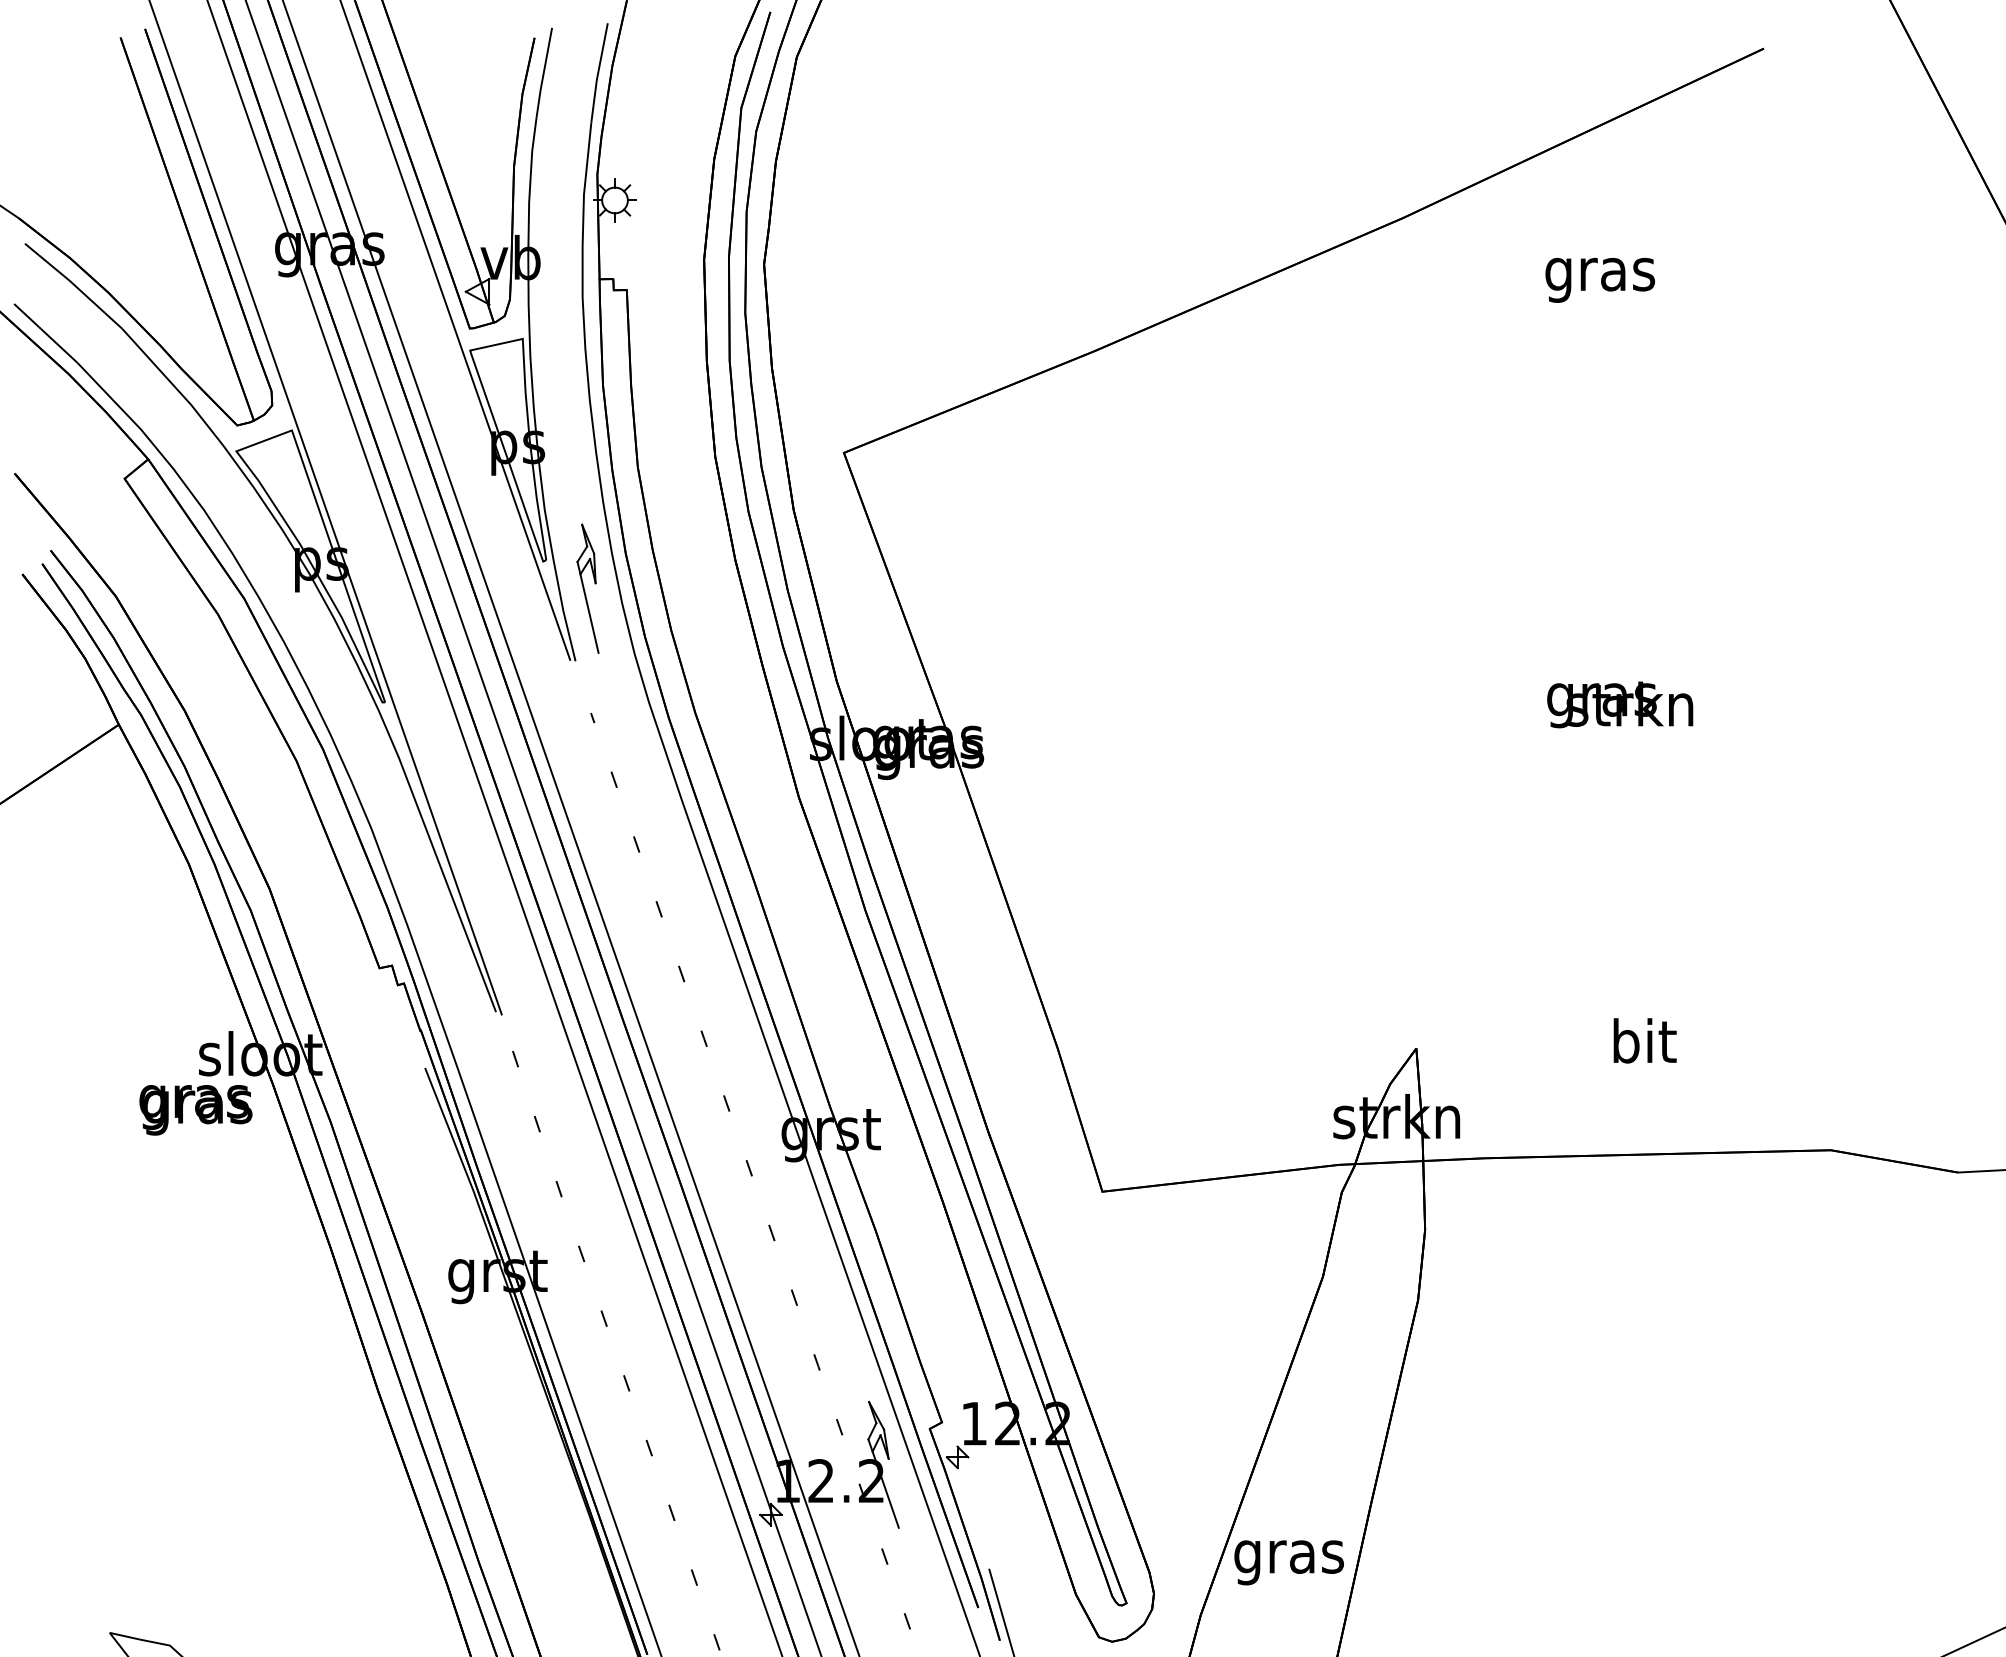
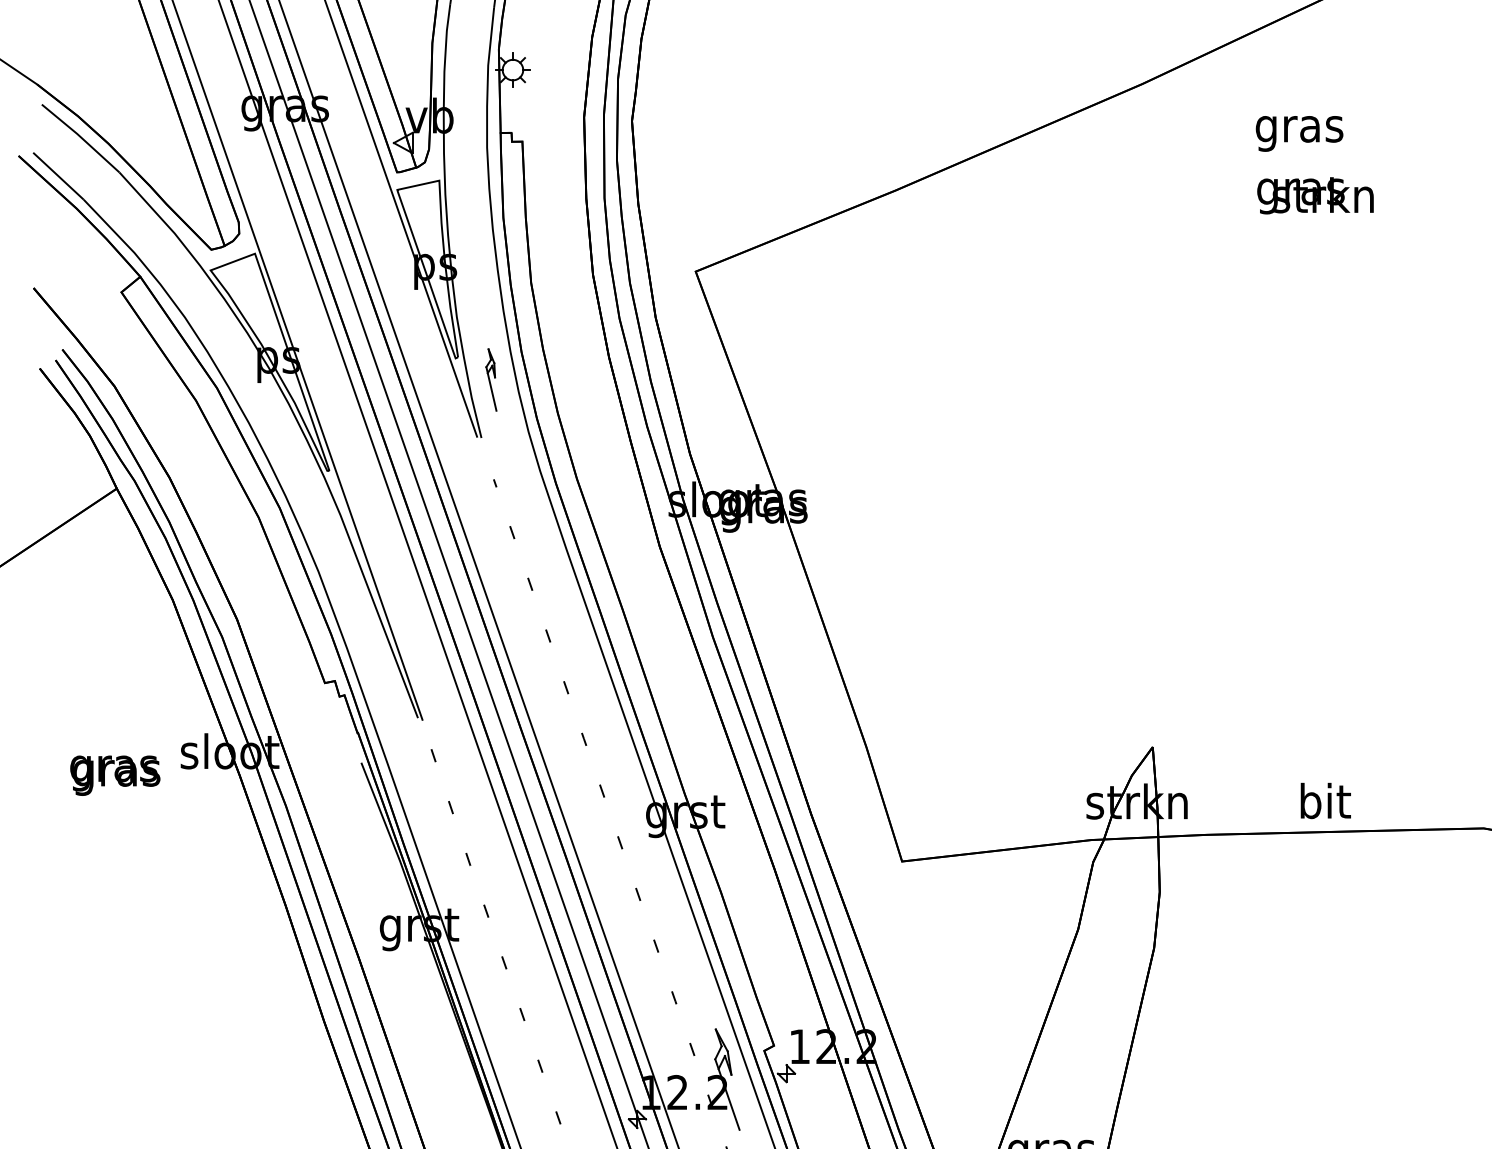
part: (587, 588) -> (491, 379), size x0.6
text: (1620, 704) -> (1315, 195), moved
text: (1644, 1040) -> (1325, 800), moved
text: (195, 1110) -> (114, 775), moved

